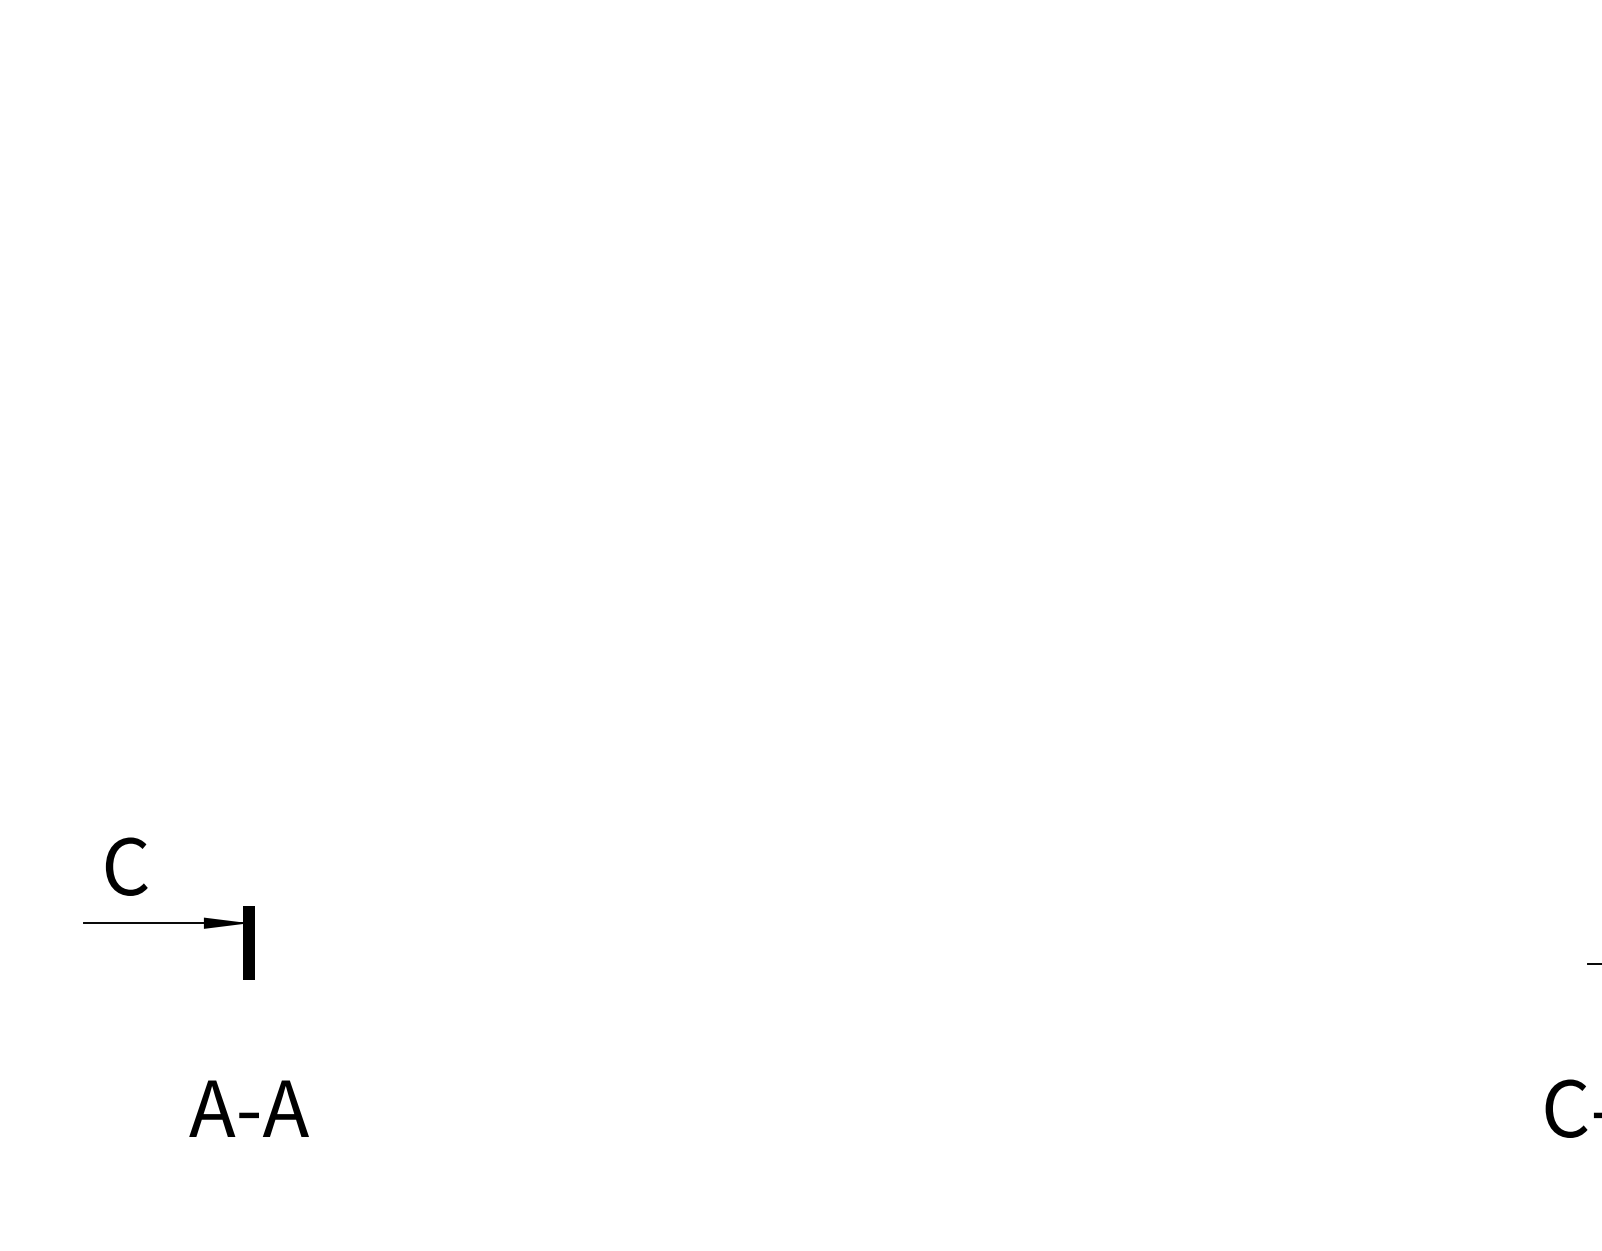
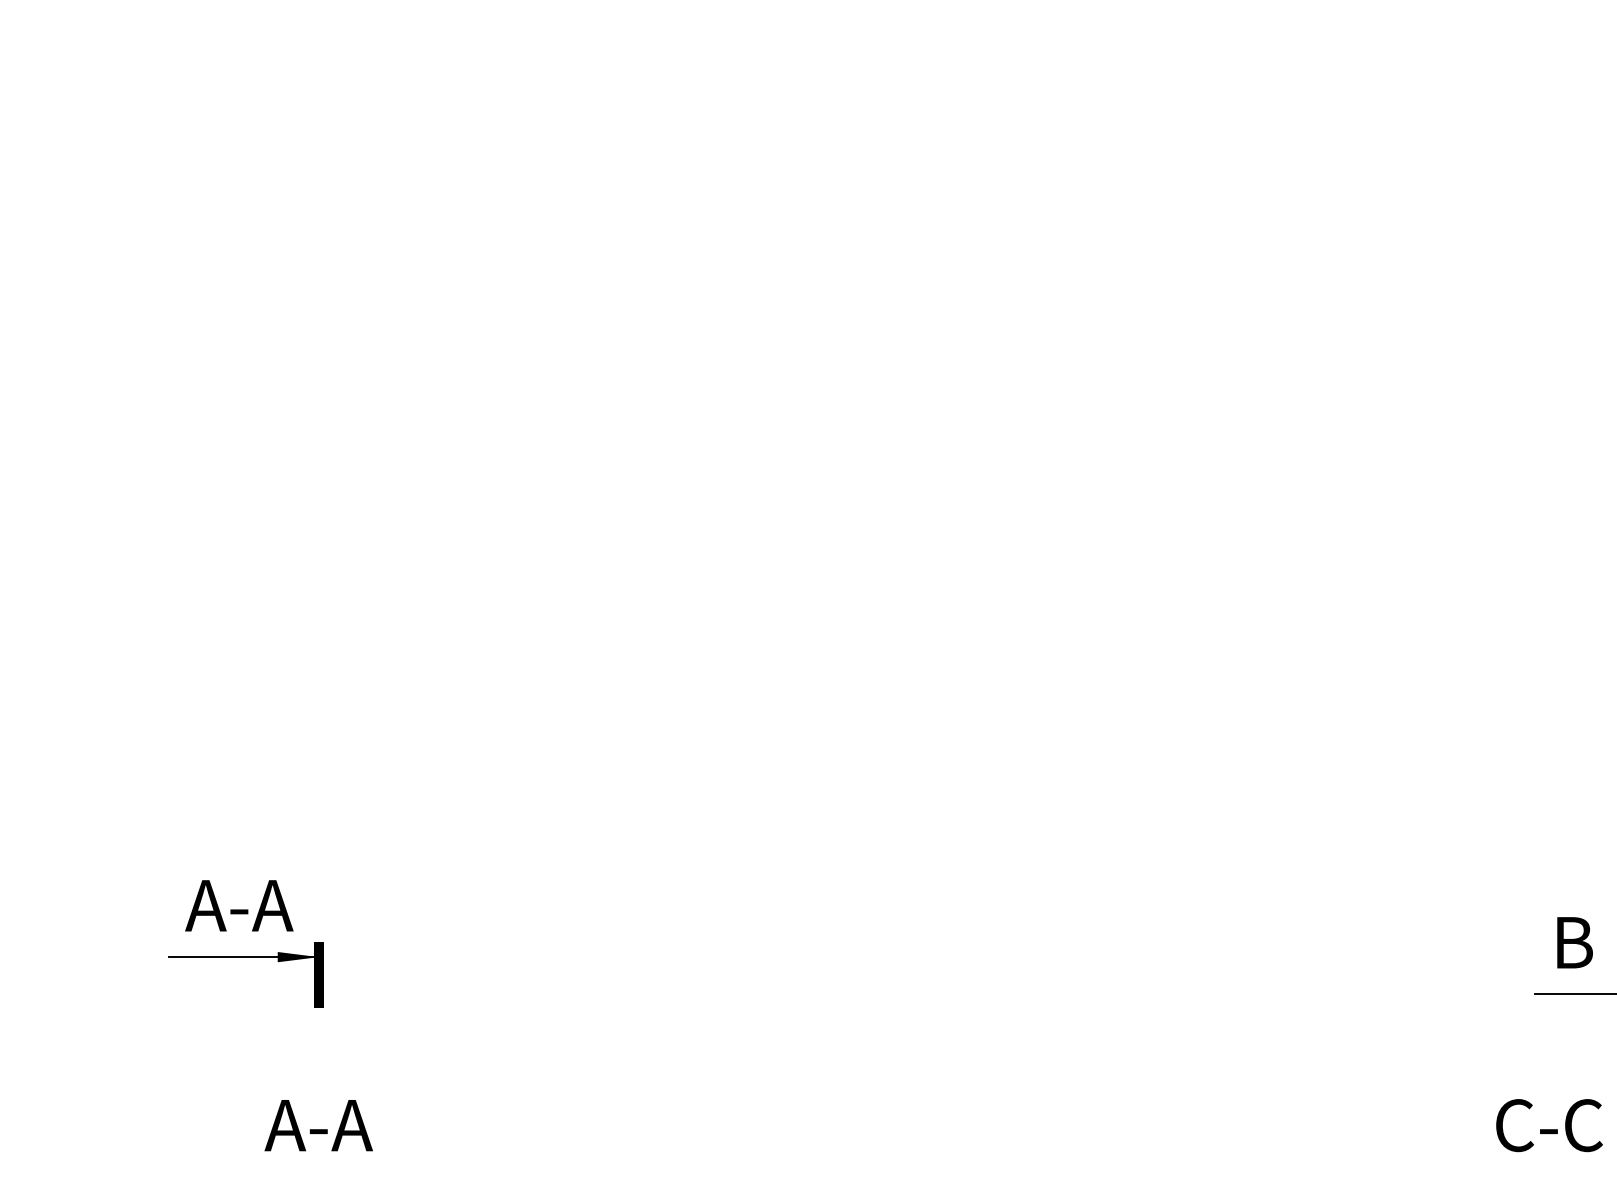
text: (161, 866) -> (239, 905), C -> A-A

